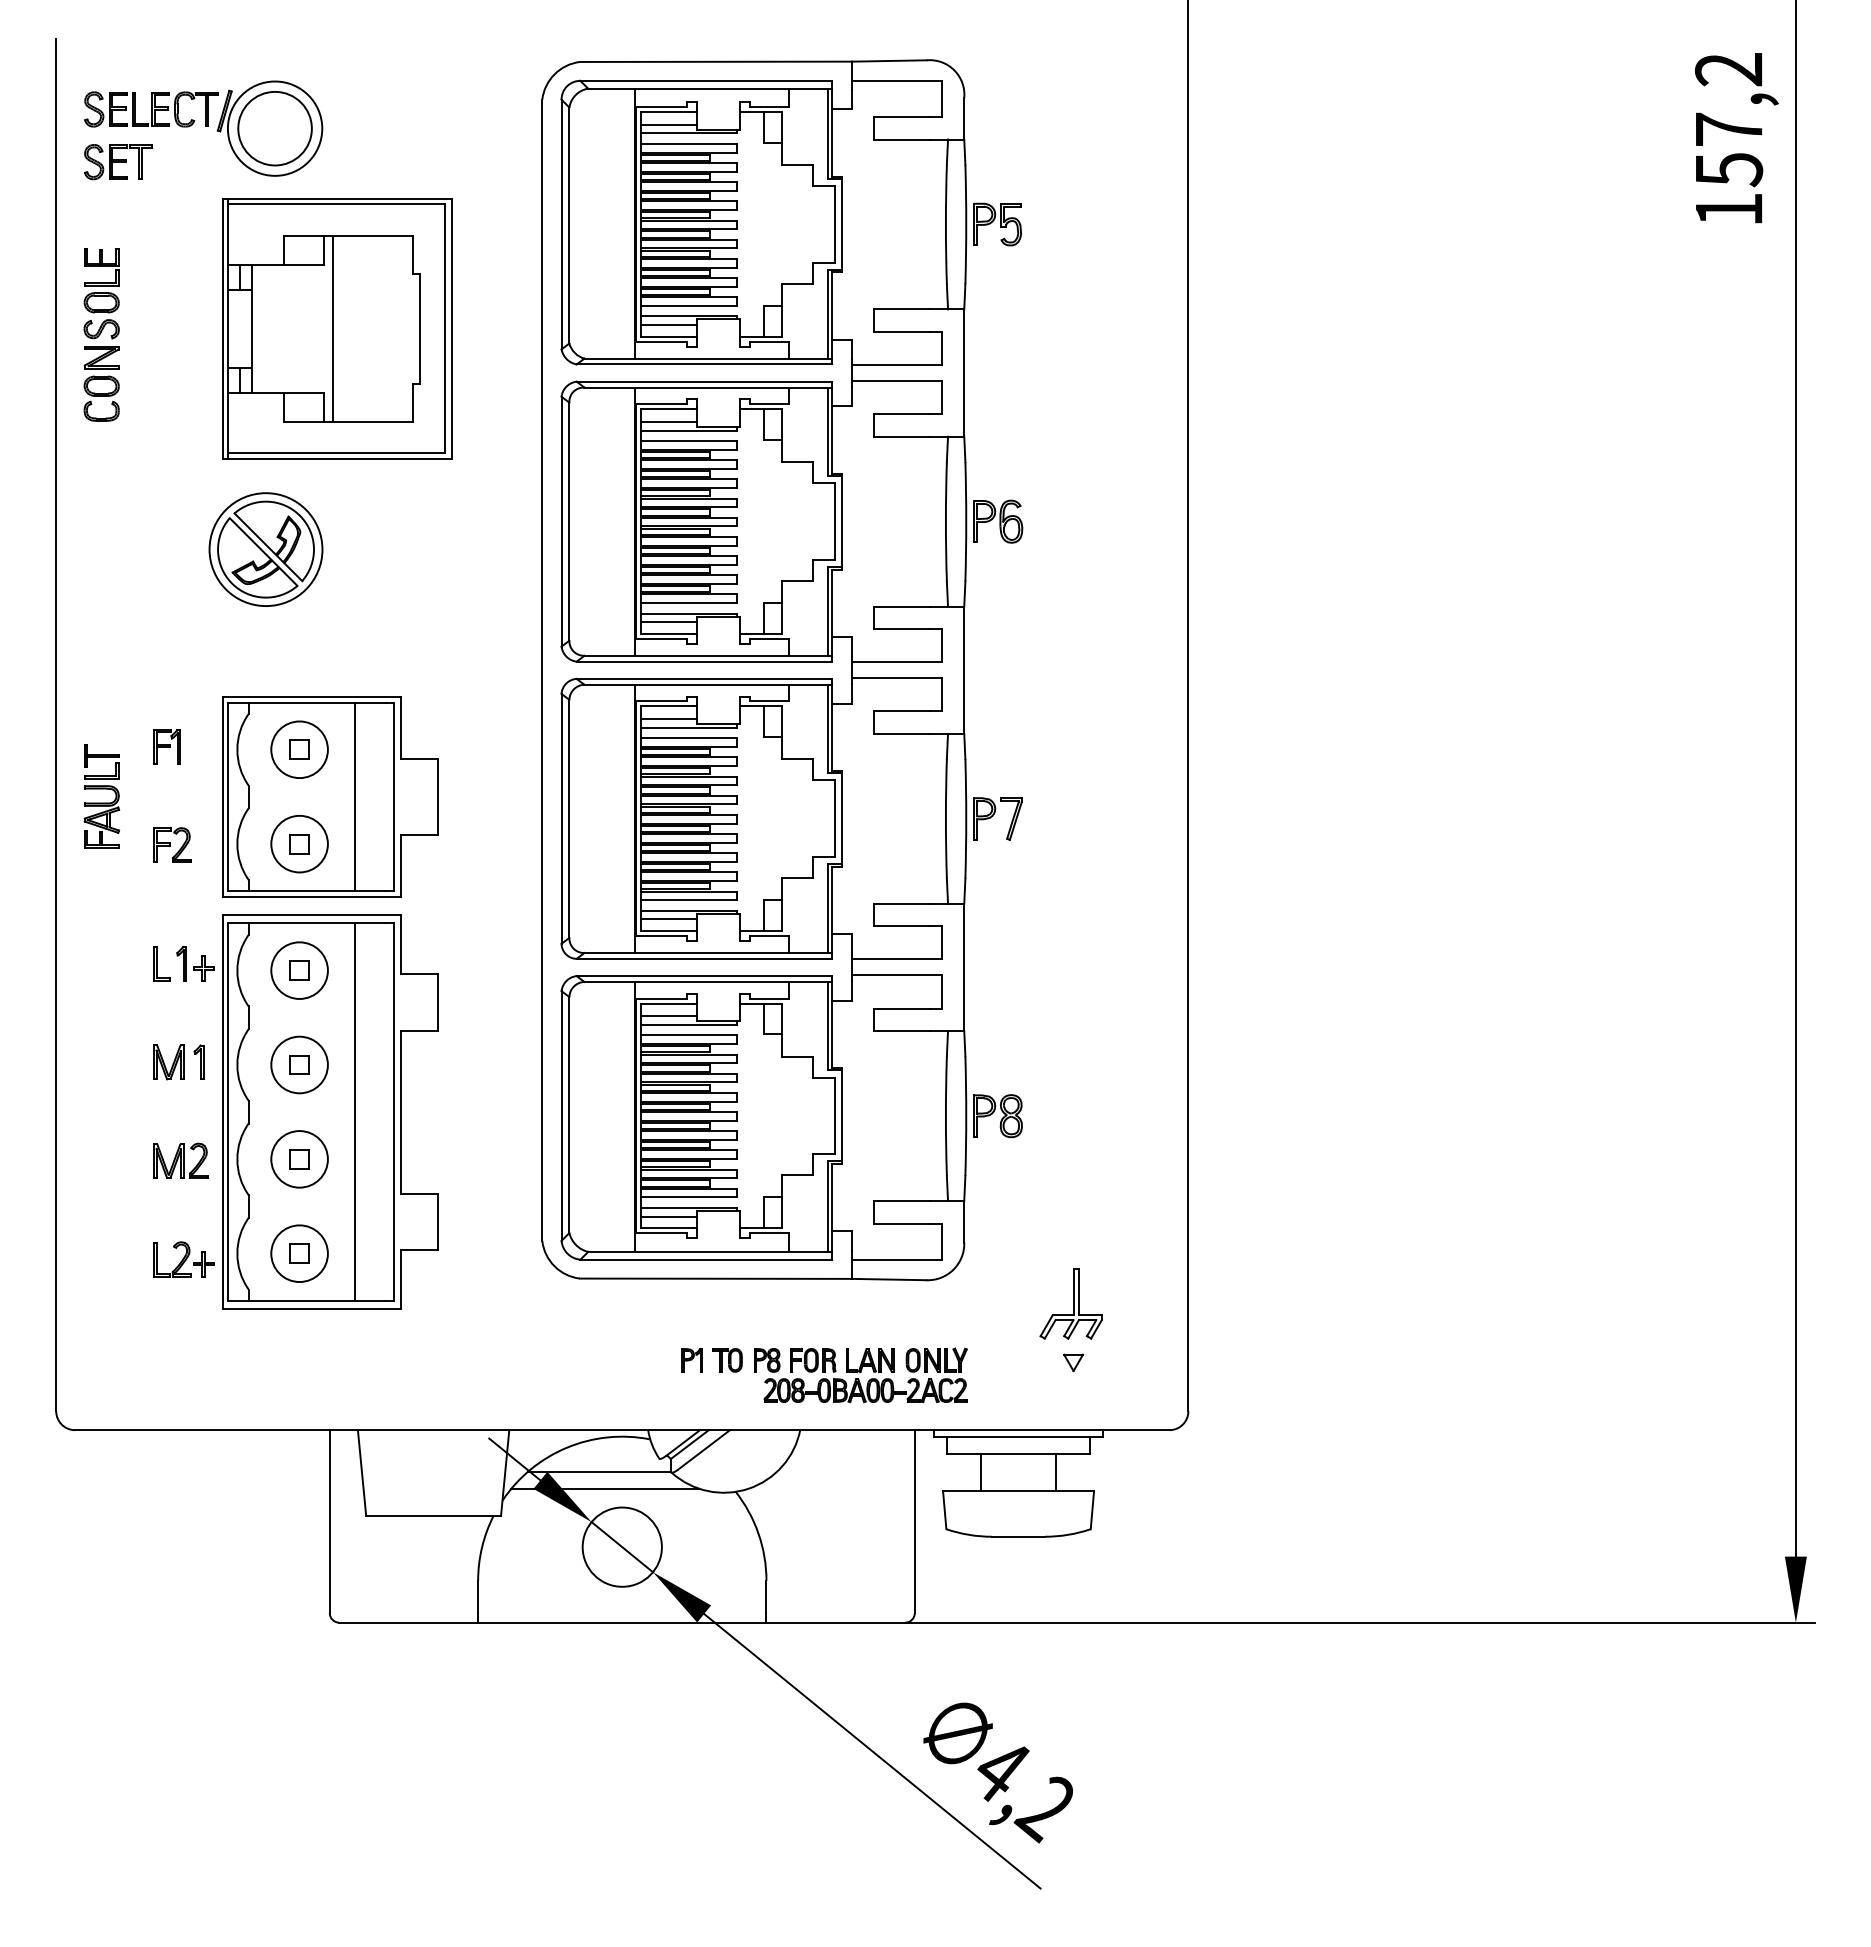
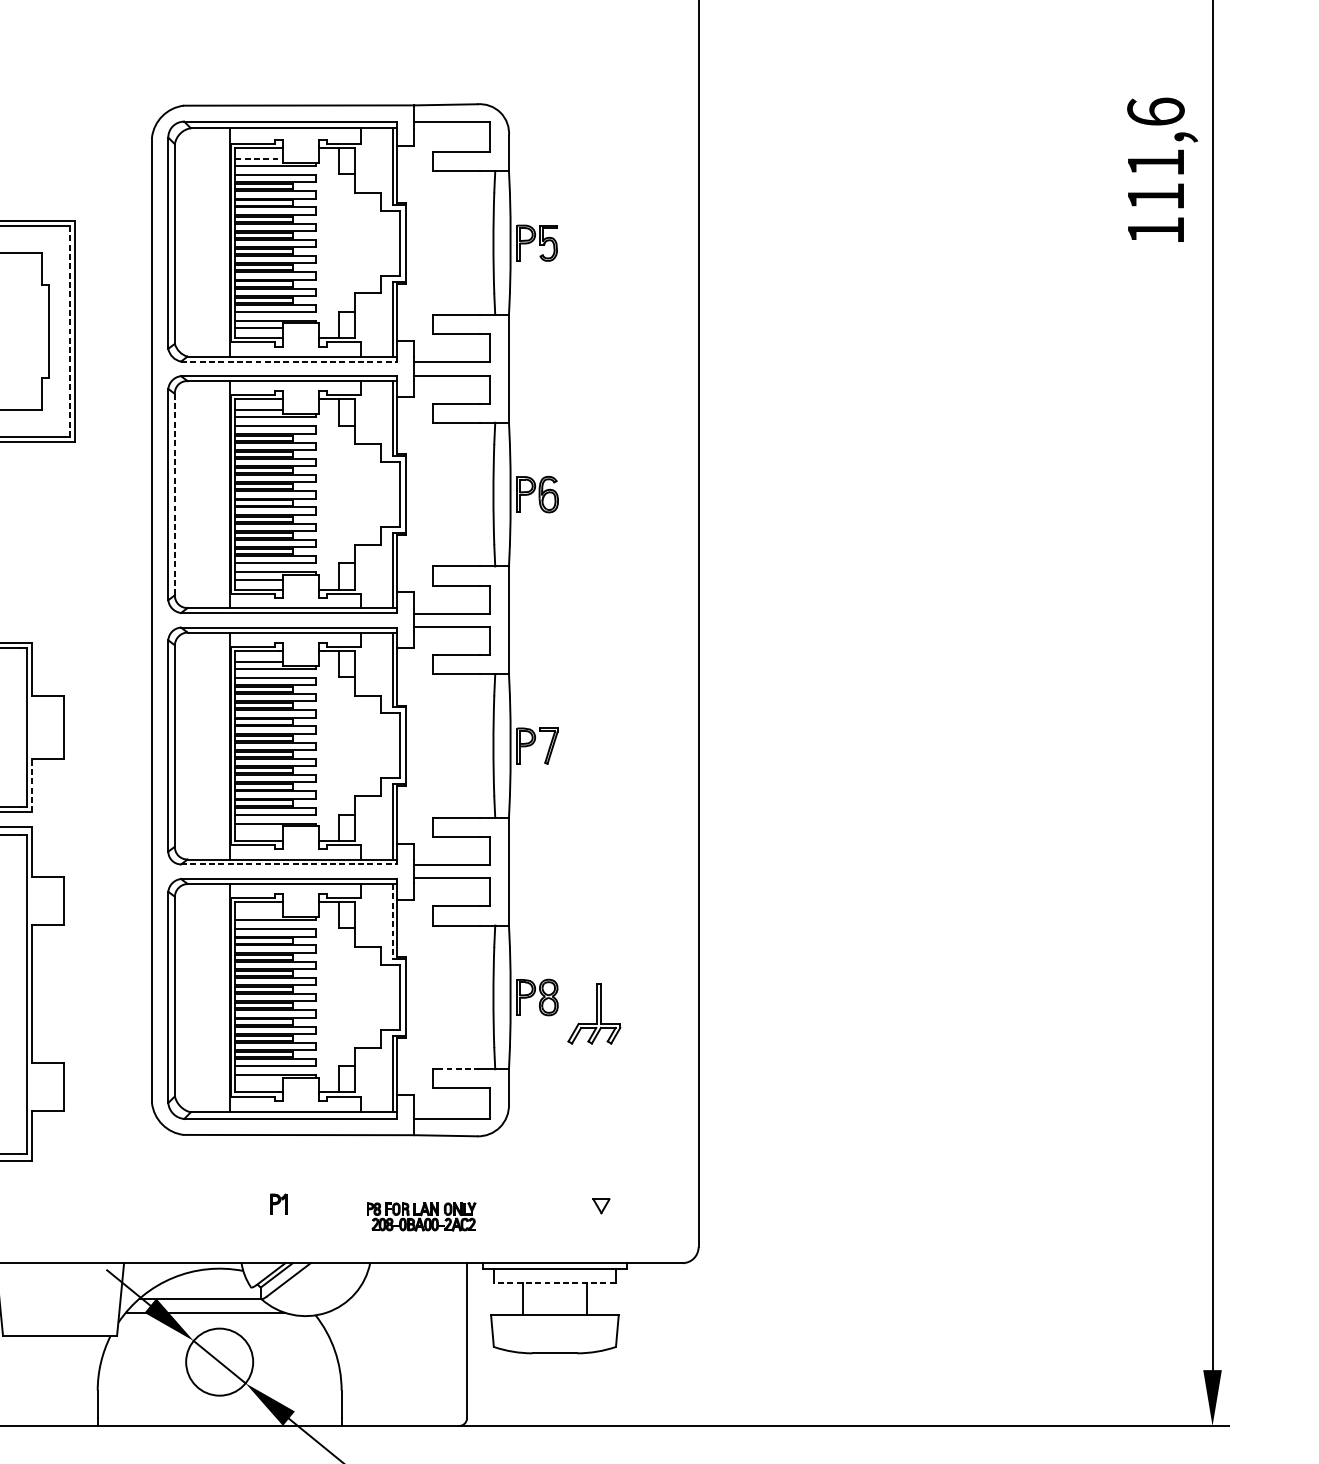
text: (1729, 119) -> (1156, 154), 157,2 -> 111,6
line: (669, 124) -> (259, 158), solid -> dashed
line: (444, 328) -> (69, 331), solid -> dashed
line: (704, 364) -> (289, 361), solid -> dashed
line: (569, 522) -> (175, 495), solid -> dashed
line: (400, 865) -> (32, 785), solid -> dashed
line: (668, 919) -> (258, 831), removed
line: (704, 958) -> (289, 864), solid -> dashed
line: (668, 1016) -> (258, 913), removed
line: (827, 1026) -> (393, 921), solid -> dashed
line: (905, 1200) -> (459, 1068), solid -> dashed
line: (668, 1216) -> (258, 1082), removed
part: (1070, 1303) -> (593, 1013), moved
part: (727, 1360) -> (308, 1204), removed
part: (860, 1375) -> (421, 1216), size x0.6
line: (1018, 1453) -> (554, 1282), solid -> dashed

